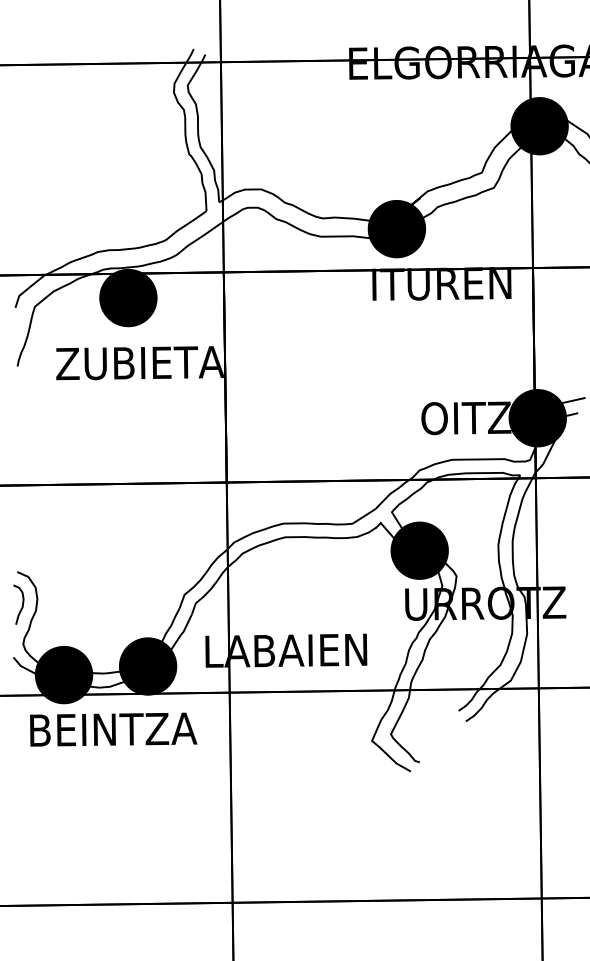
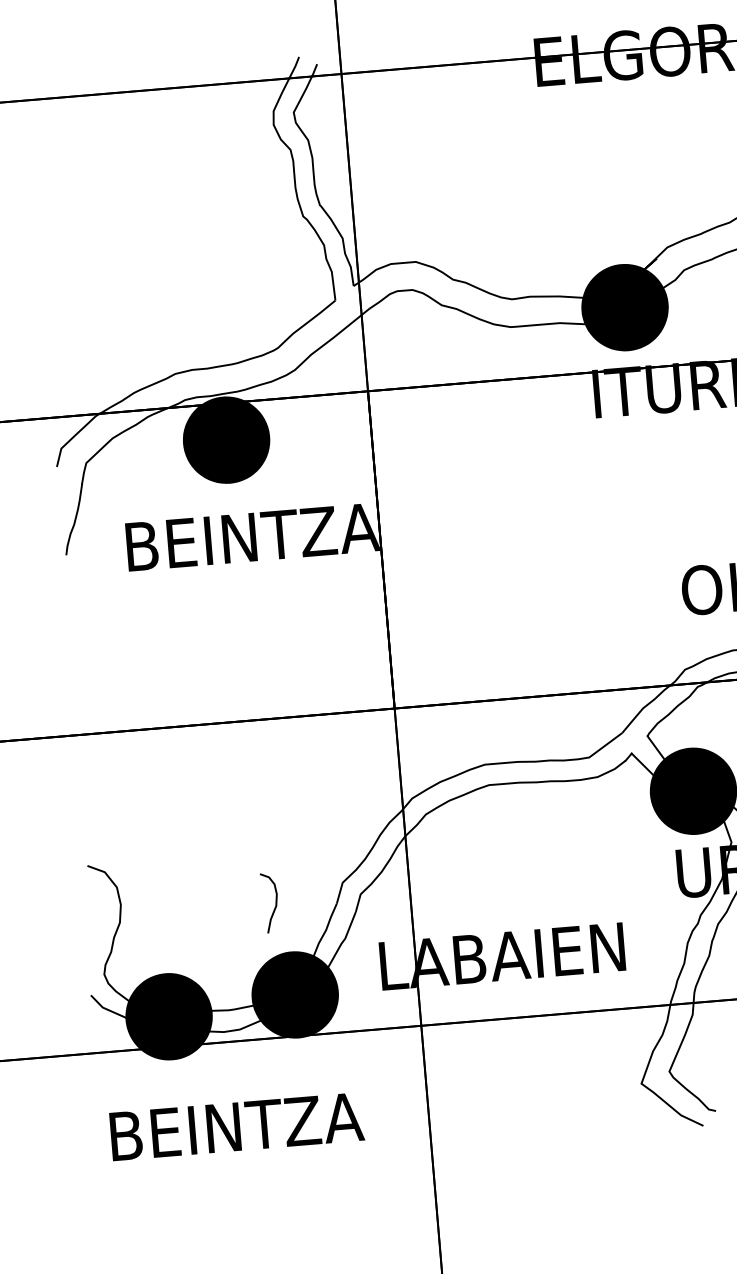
text: (139, 363) -> (250, 537), ZUBIETA -> BEINTZA
curve: (21, 606) -> (274, 905), moved
text: (113, 729) -> (236, 1126), moved

